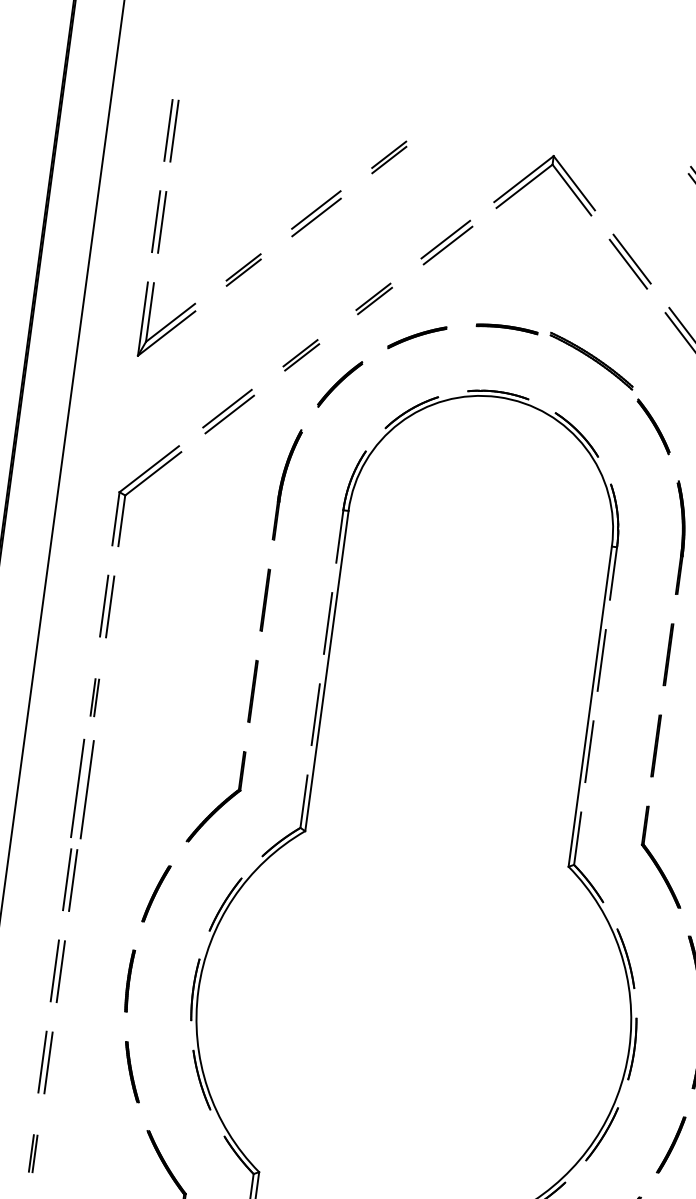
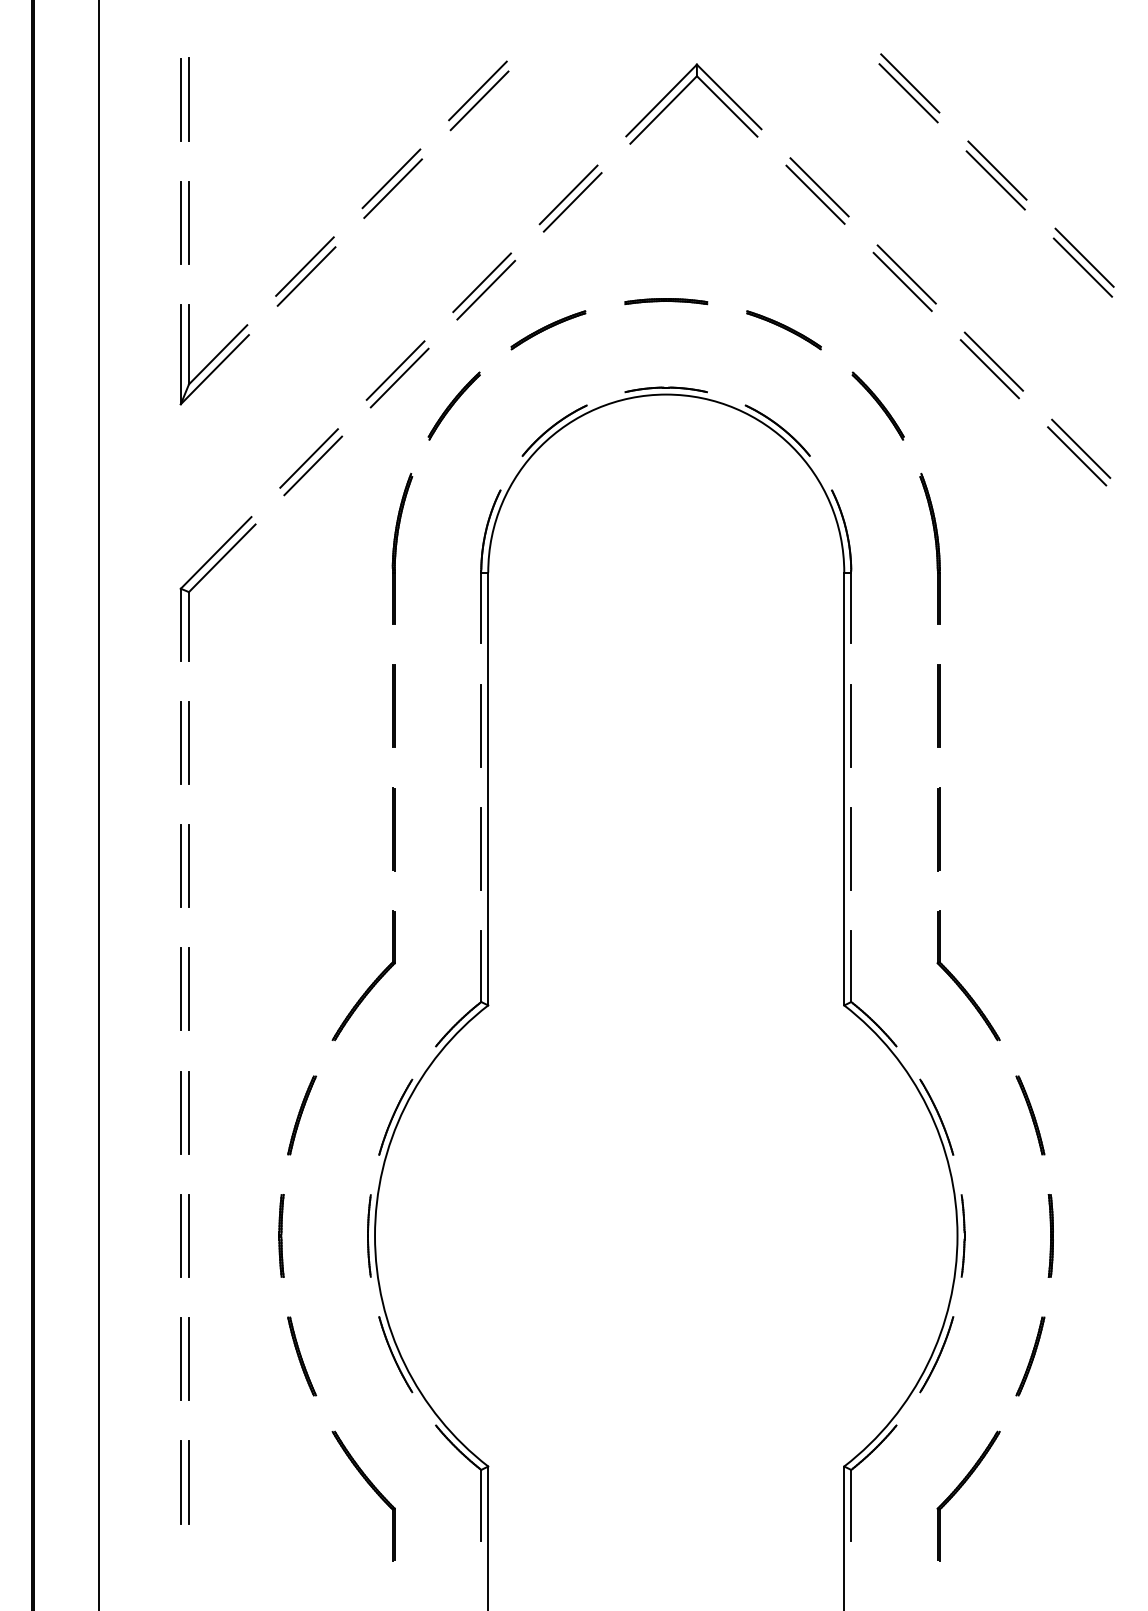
part: (389, 157) -> (478, 95), size x1.43
part: (243, 269) -> (305, 271), size x1.43
part: (374, 298) -> (484, 286), size x1.43
part: (301, 355) -> (397, 374), size x1.43
part: (591, 361) -> (783, 330), size x0.62
part: (94, 697) -> (184, 865), size x1.67
part: (82, 788) -> (184, 988), size x0.62
part: (32, 1153) -> (184, 1482), size x1.67

